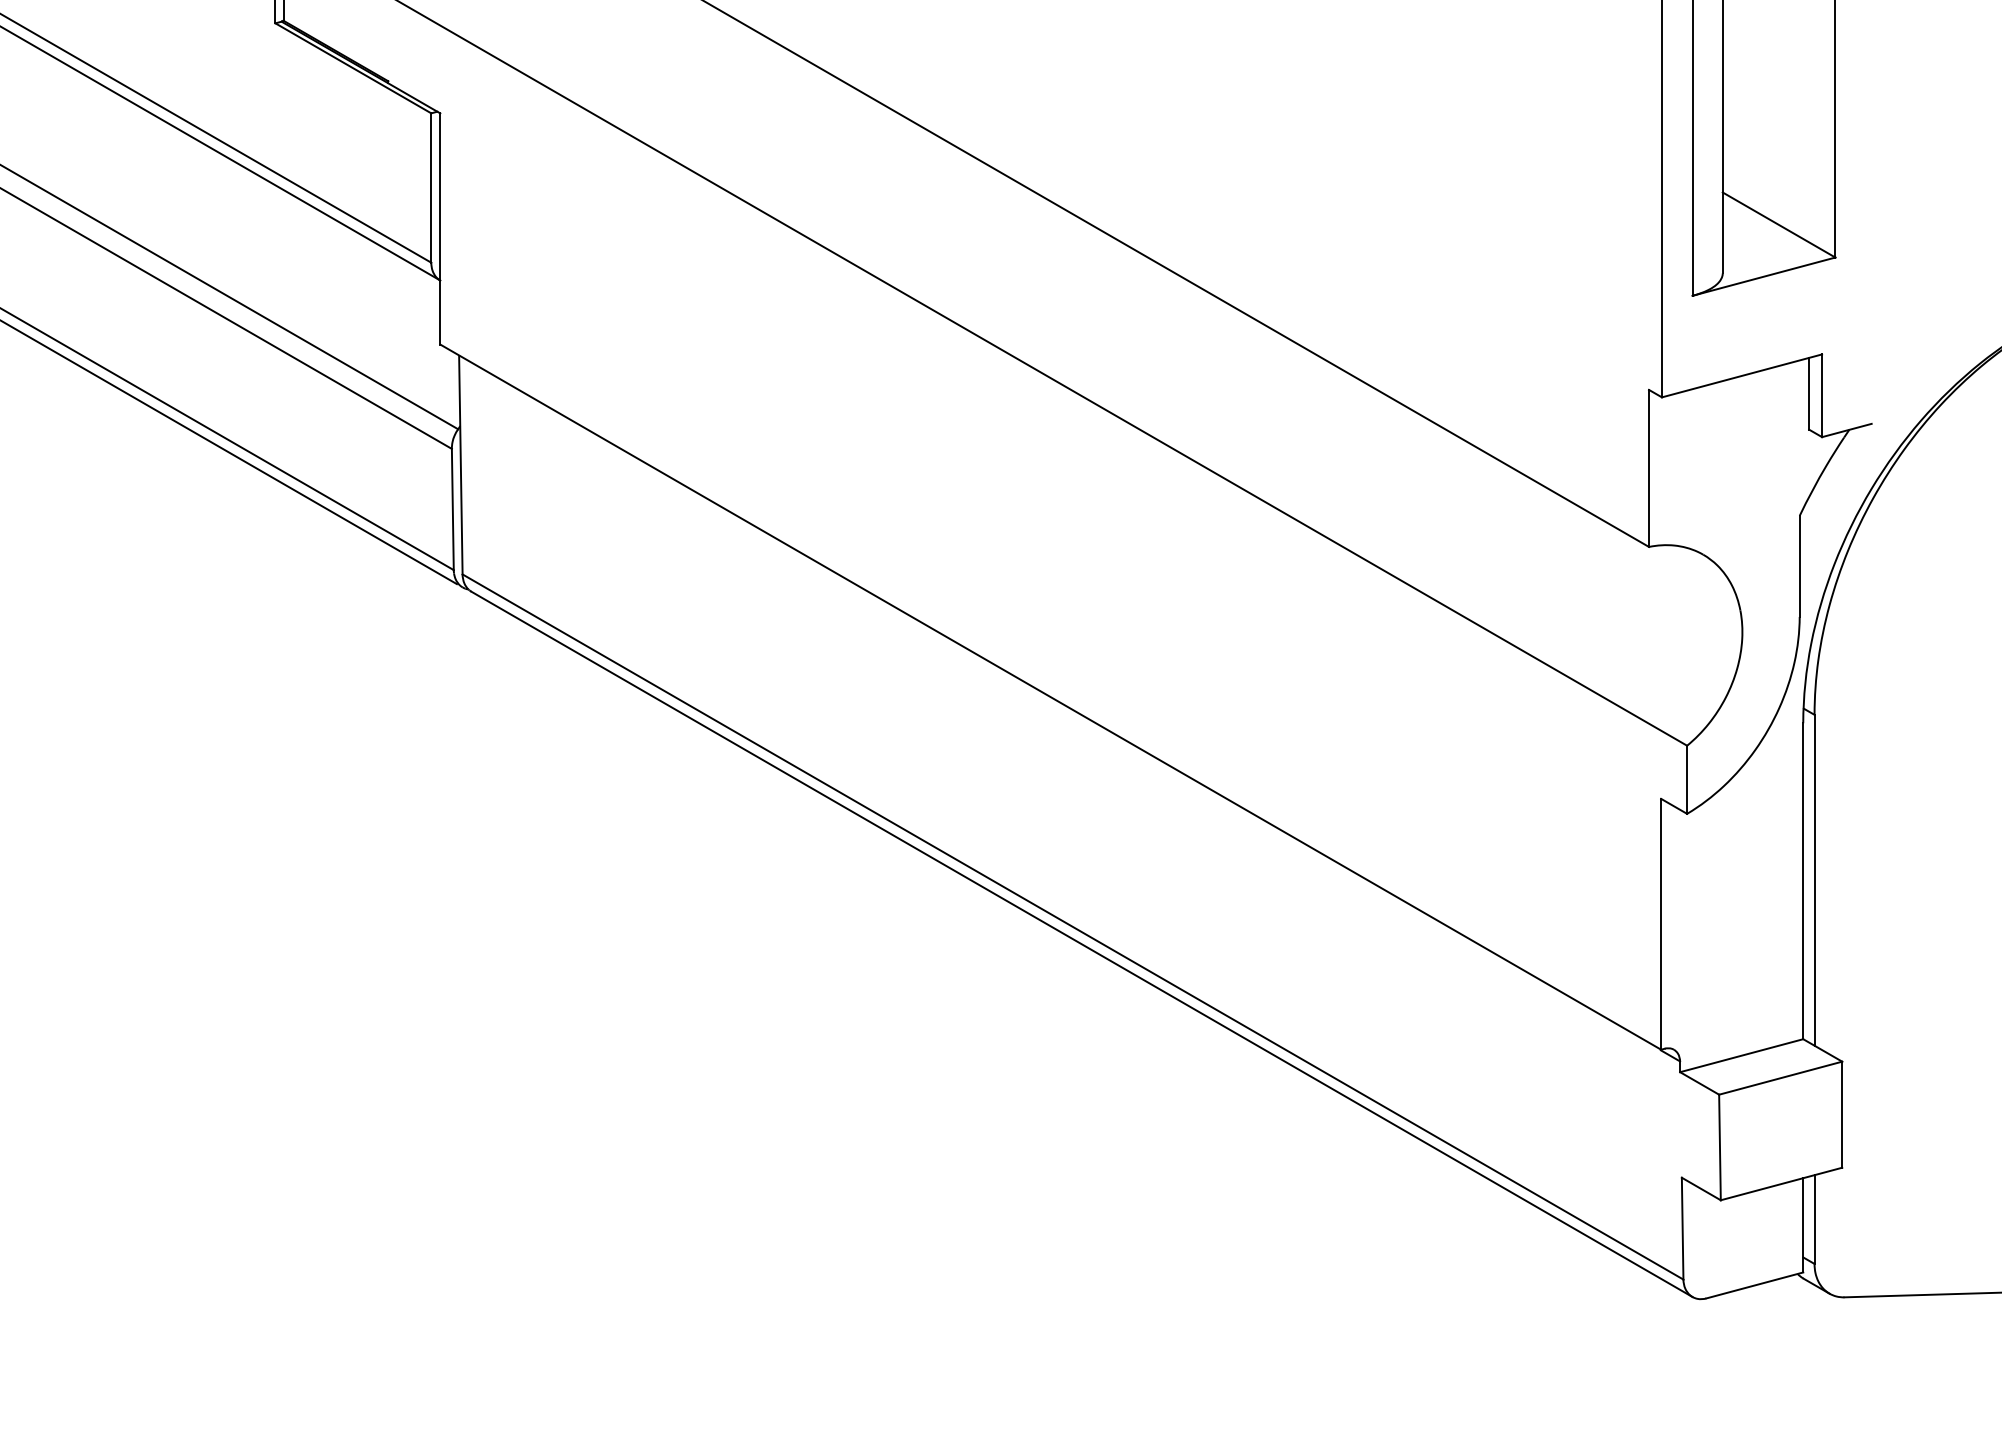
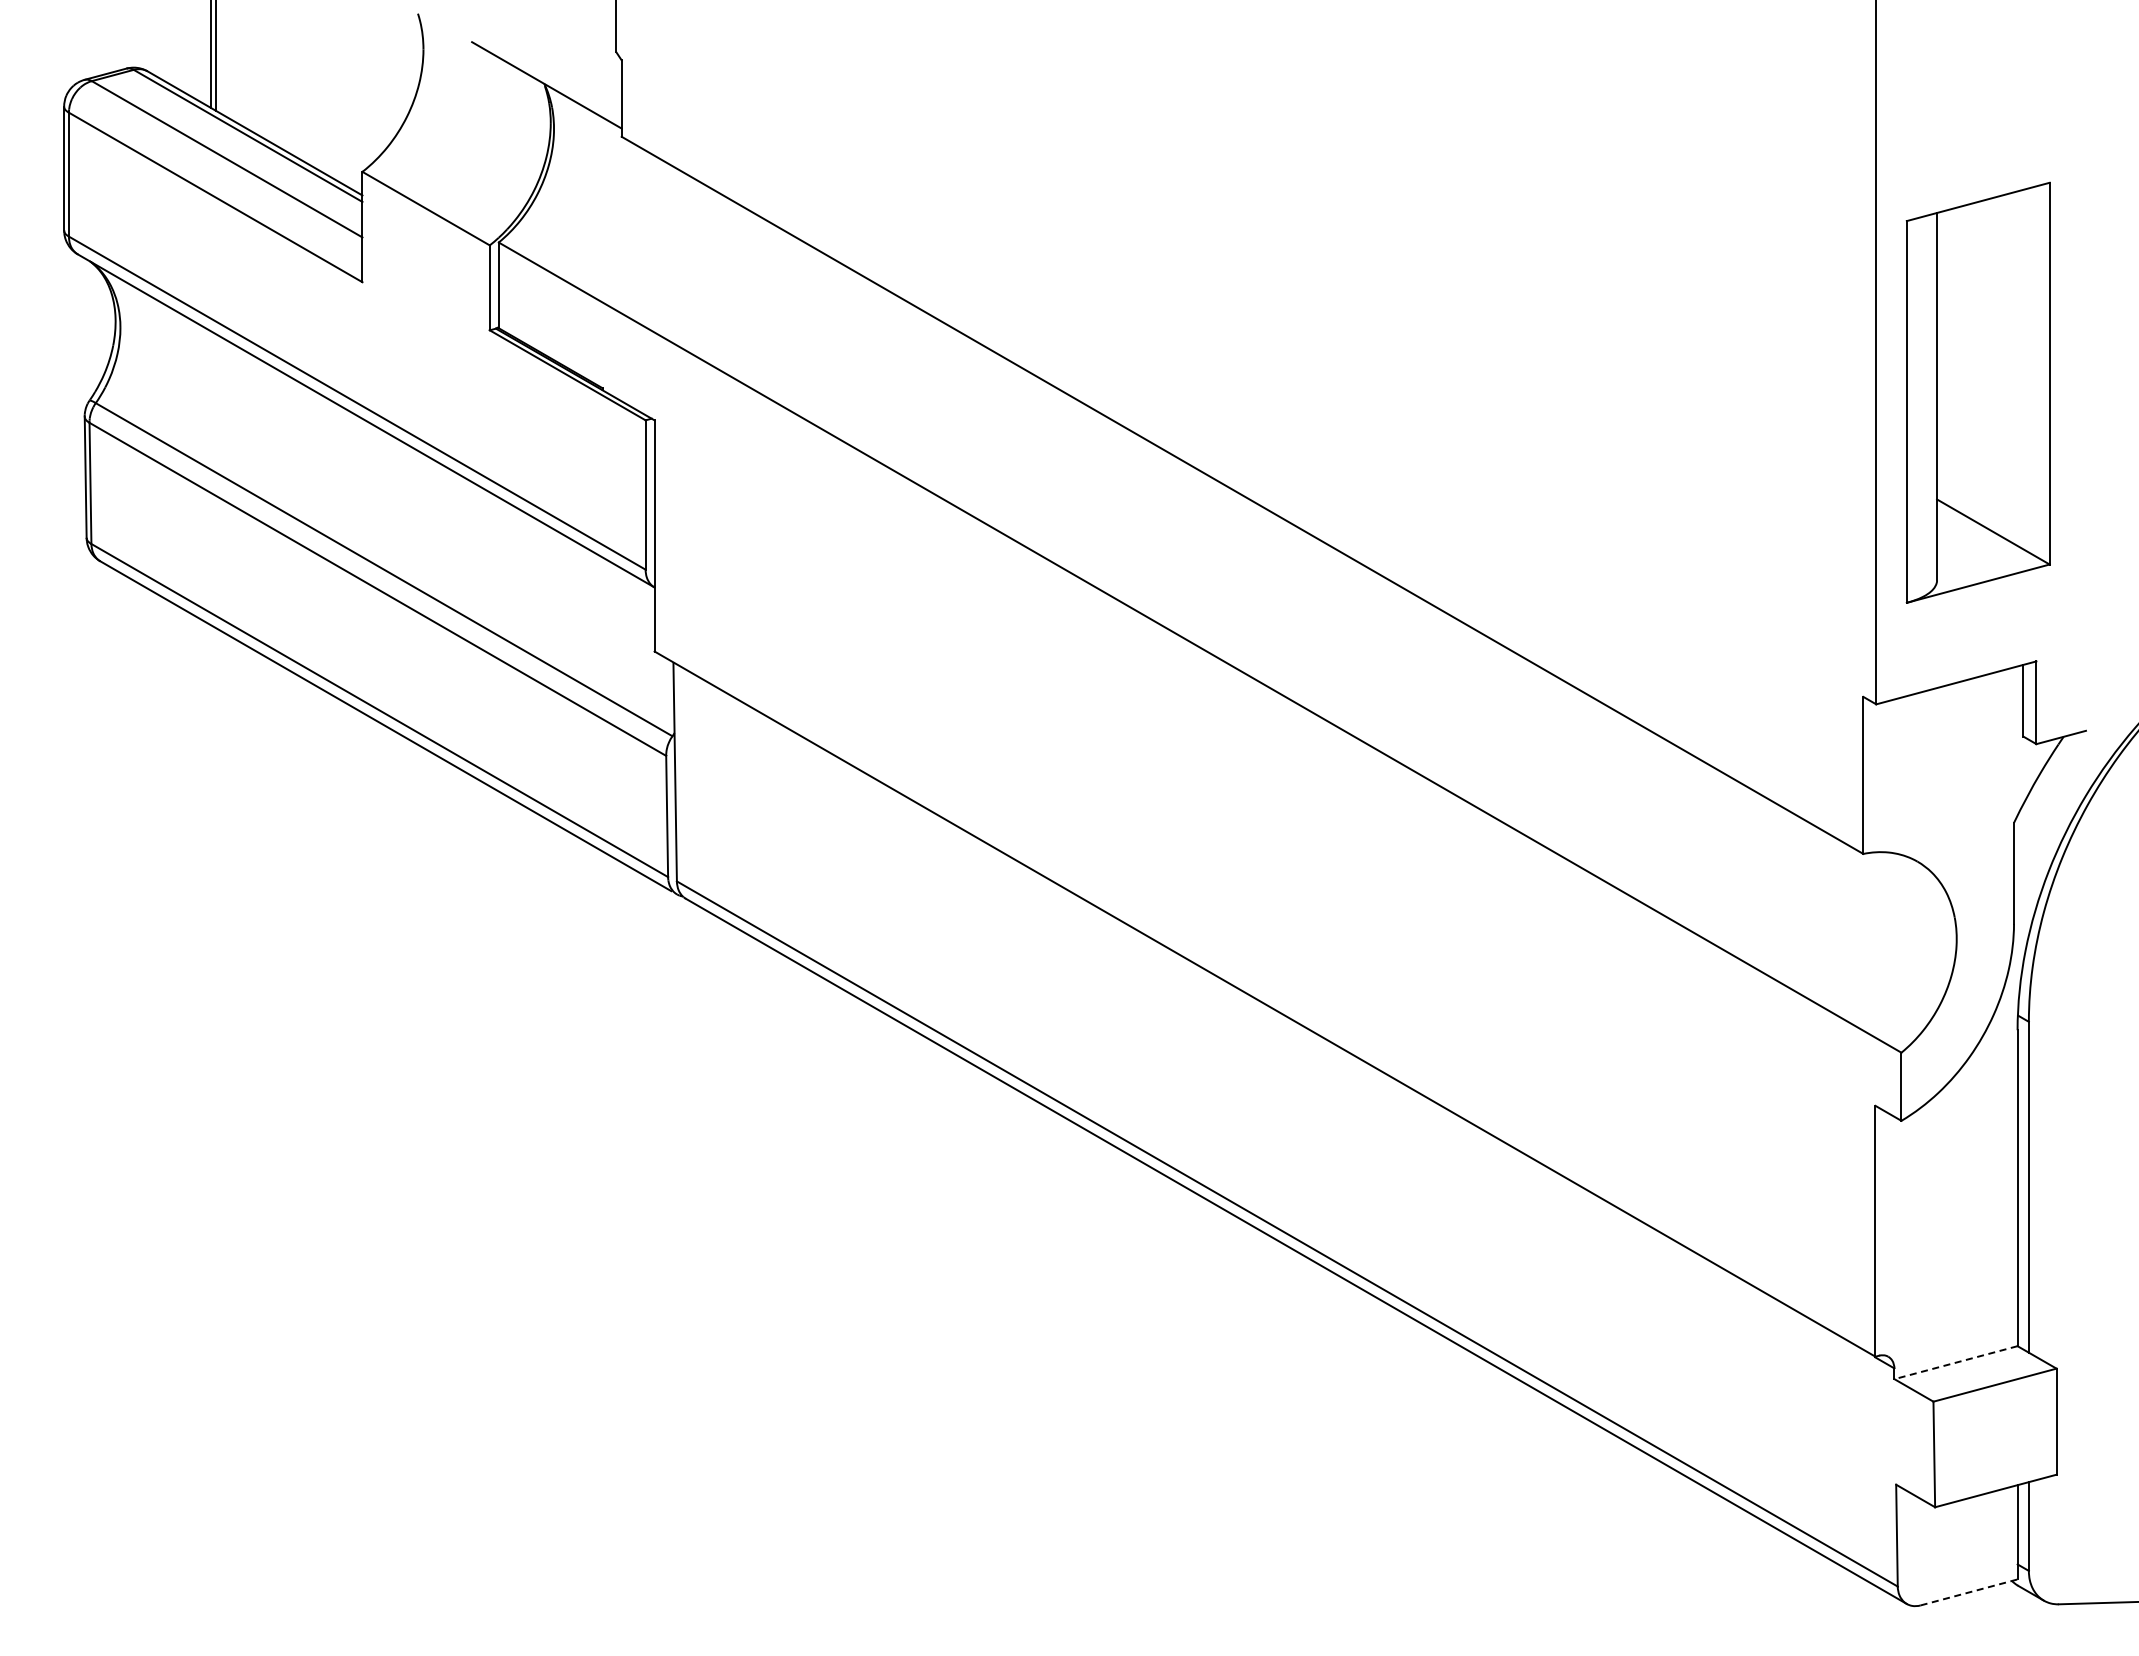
line: (1742, 1055) -> (1956, 1362), solid -> dashed
line: (1755, 1285) -> (1969, 1592), solid -> dashed

